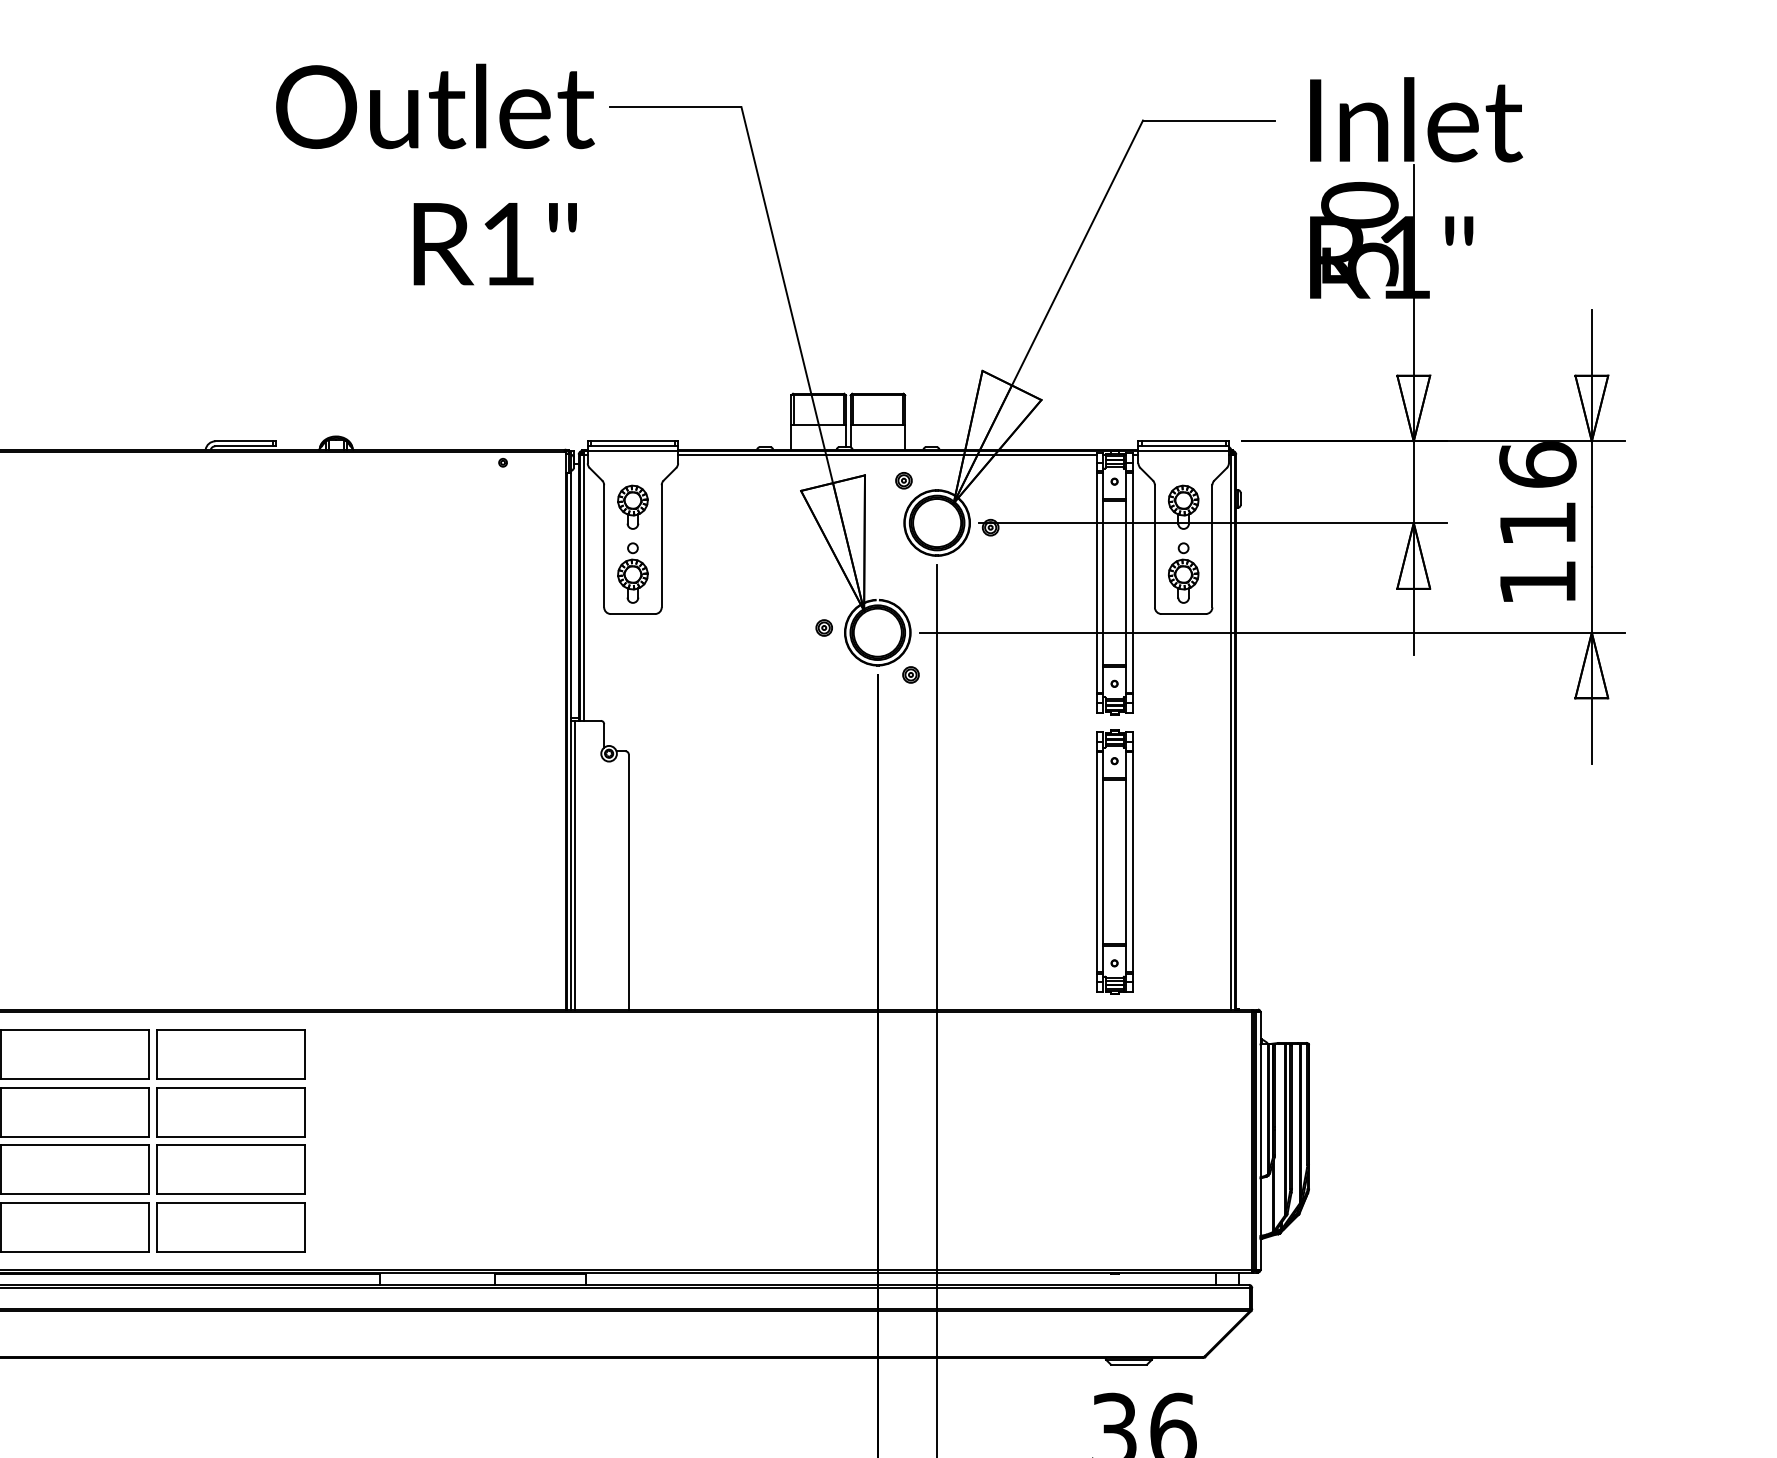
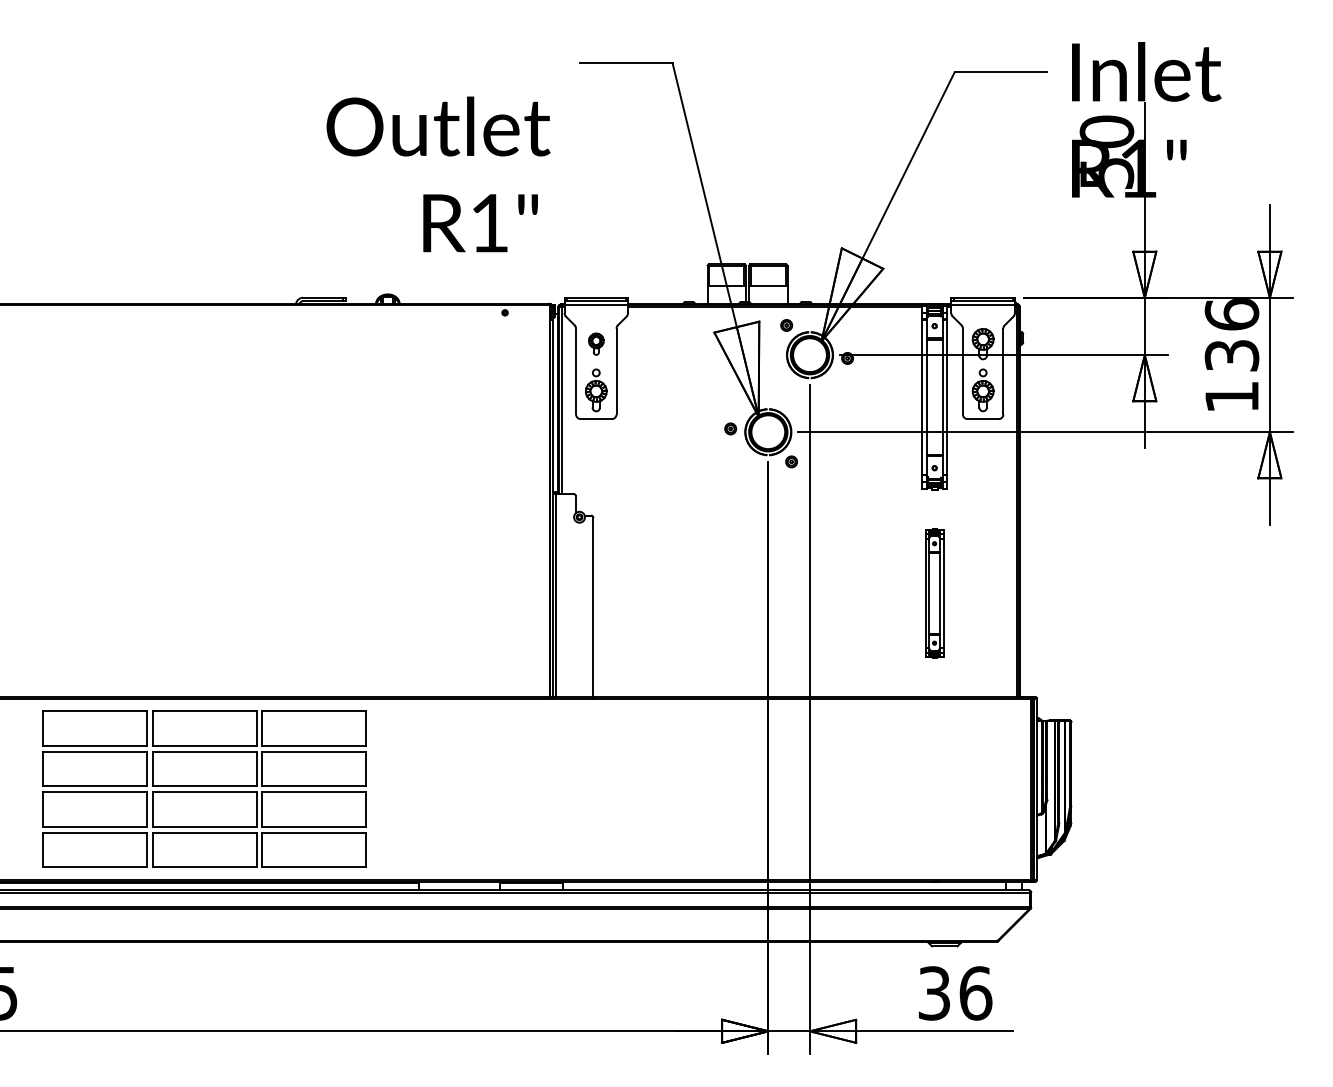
text: (435, 174) -> (438, 174), moved
part: (633, 507) -> (596, 344), size x0.7
text: (1537, 523) -> (1231, 355), 116 -> 136
part: (1114, 862) -> (934, 593), size x0.7

